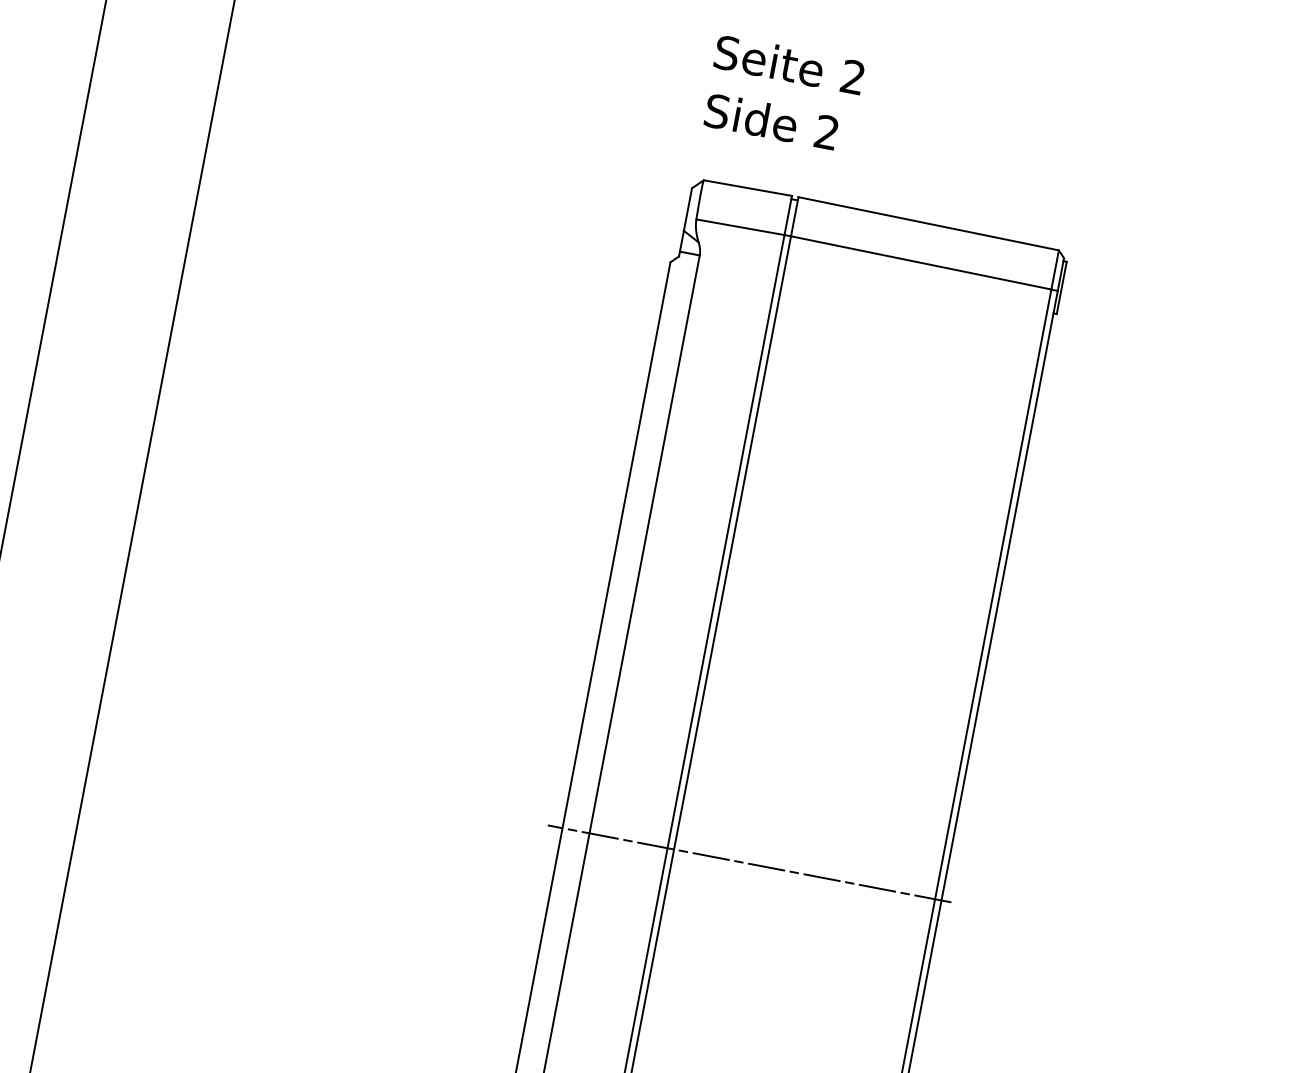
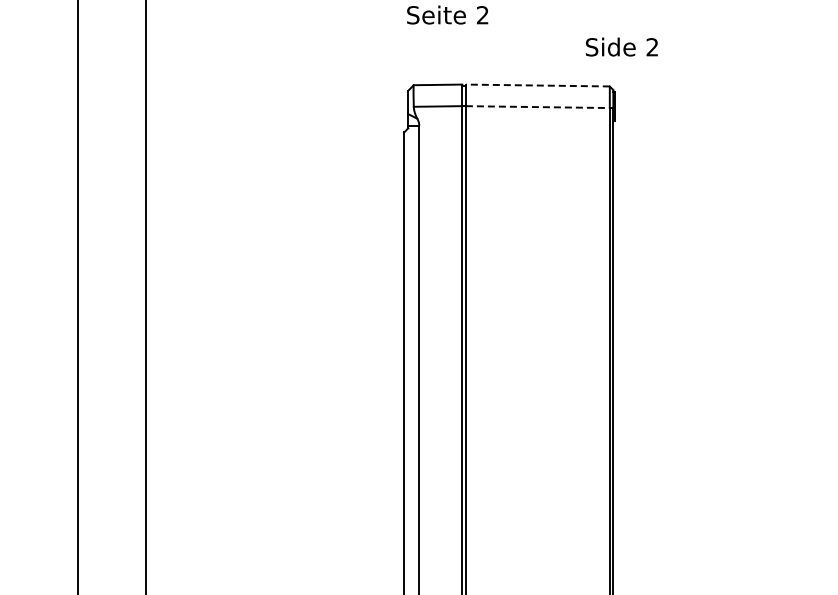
text: (771, 120) -> (621, 46), moved
line: (928, 223) -> (537, 85), solid -> dashed
line: (920, 263) -> (537, 107), solid -> dashed
line: (749, 864) -> (507, 444), removed

